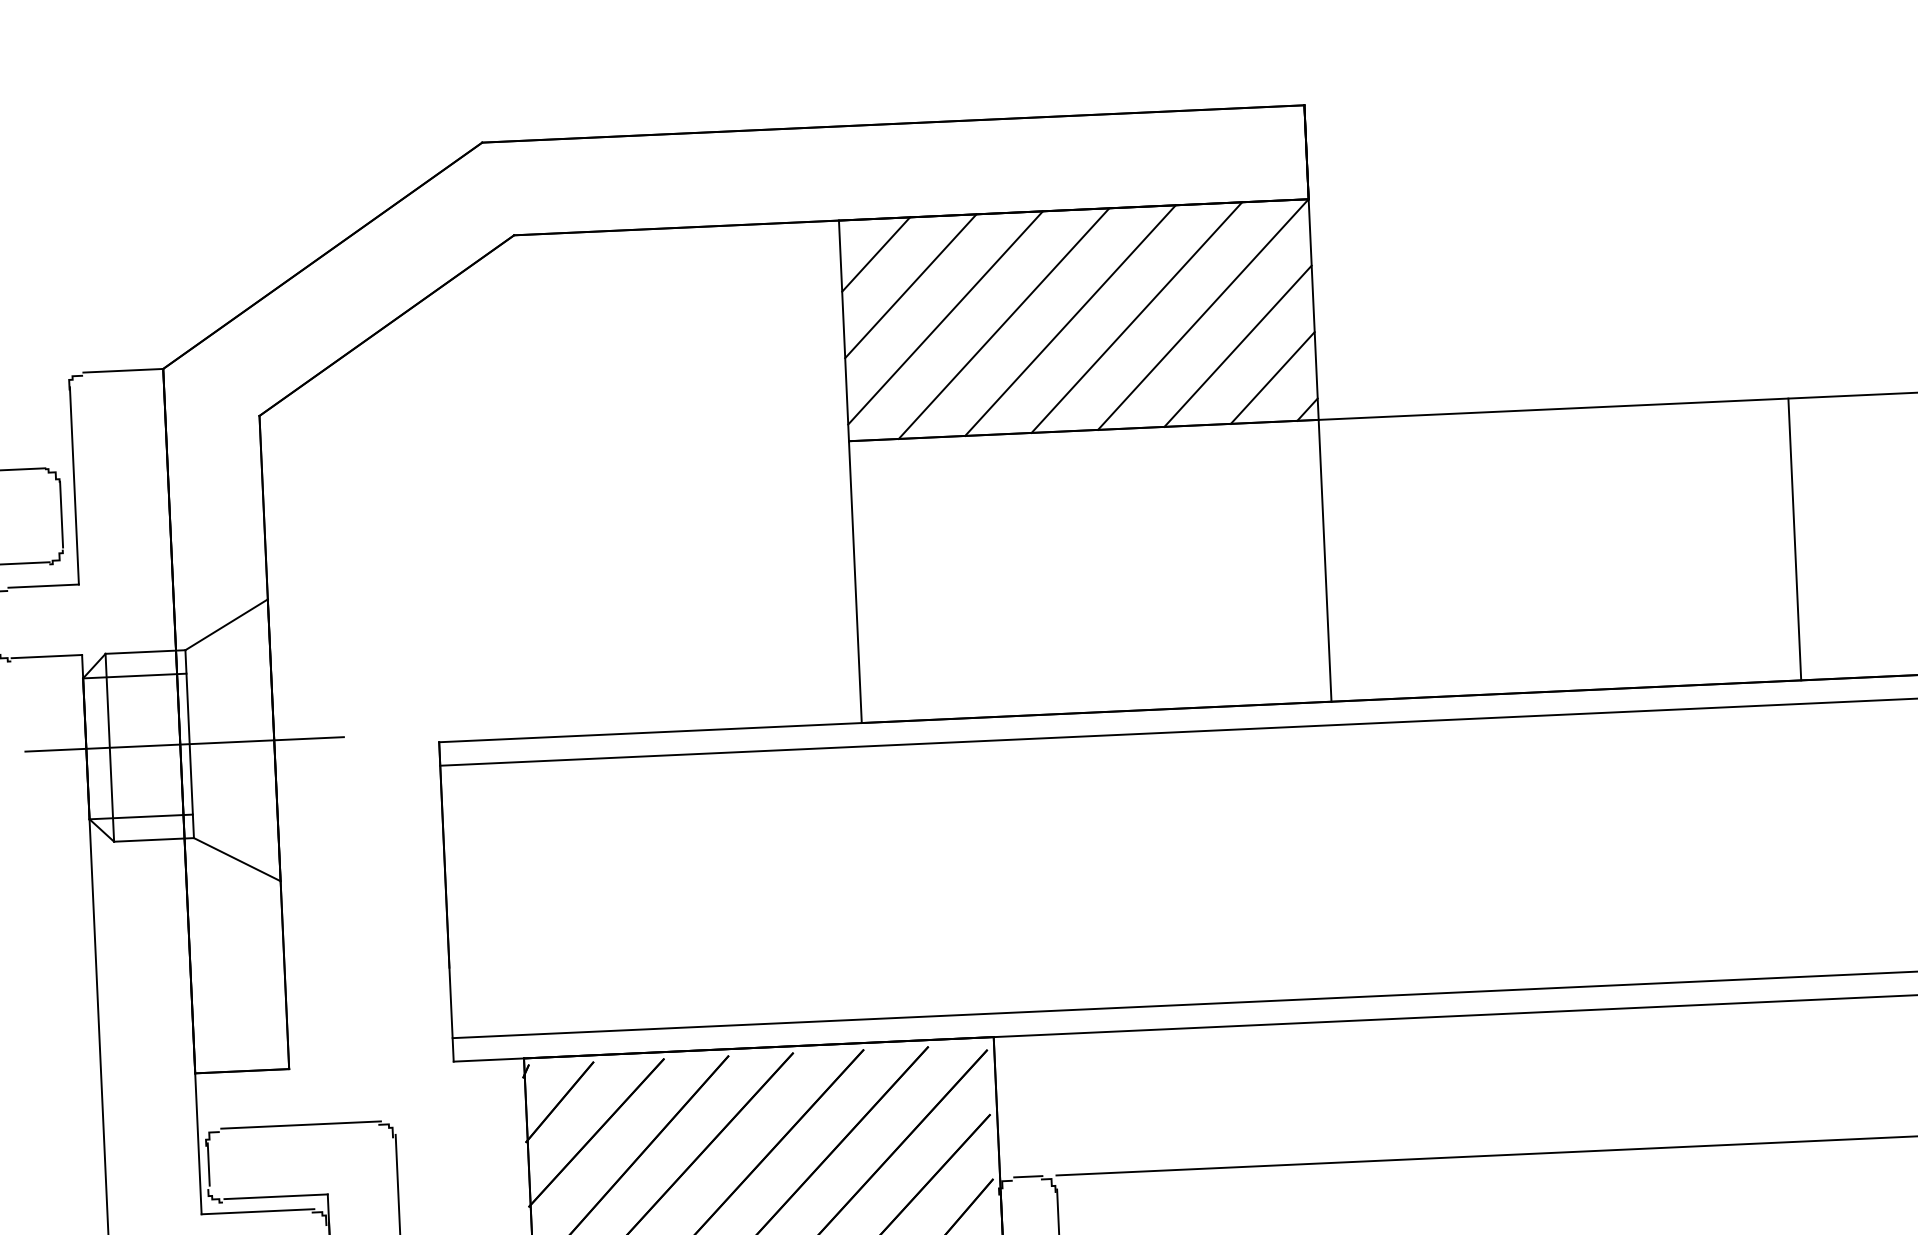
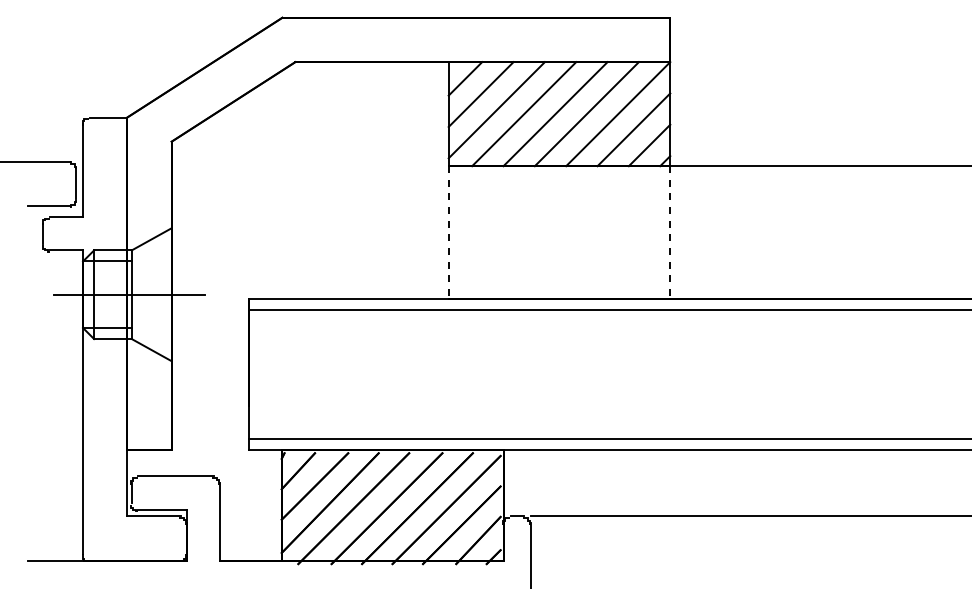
line: (1793, 539) -> (891, 232), removed
line: (1325, 562) -> (670, 233), solid -> dashed
line: (855, 583) -> (448, 233), solid -> dashed

